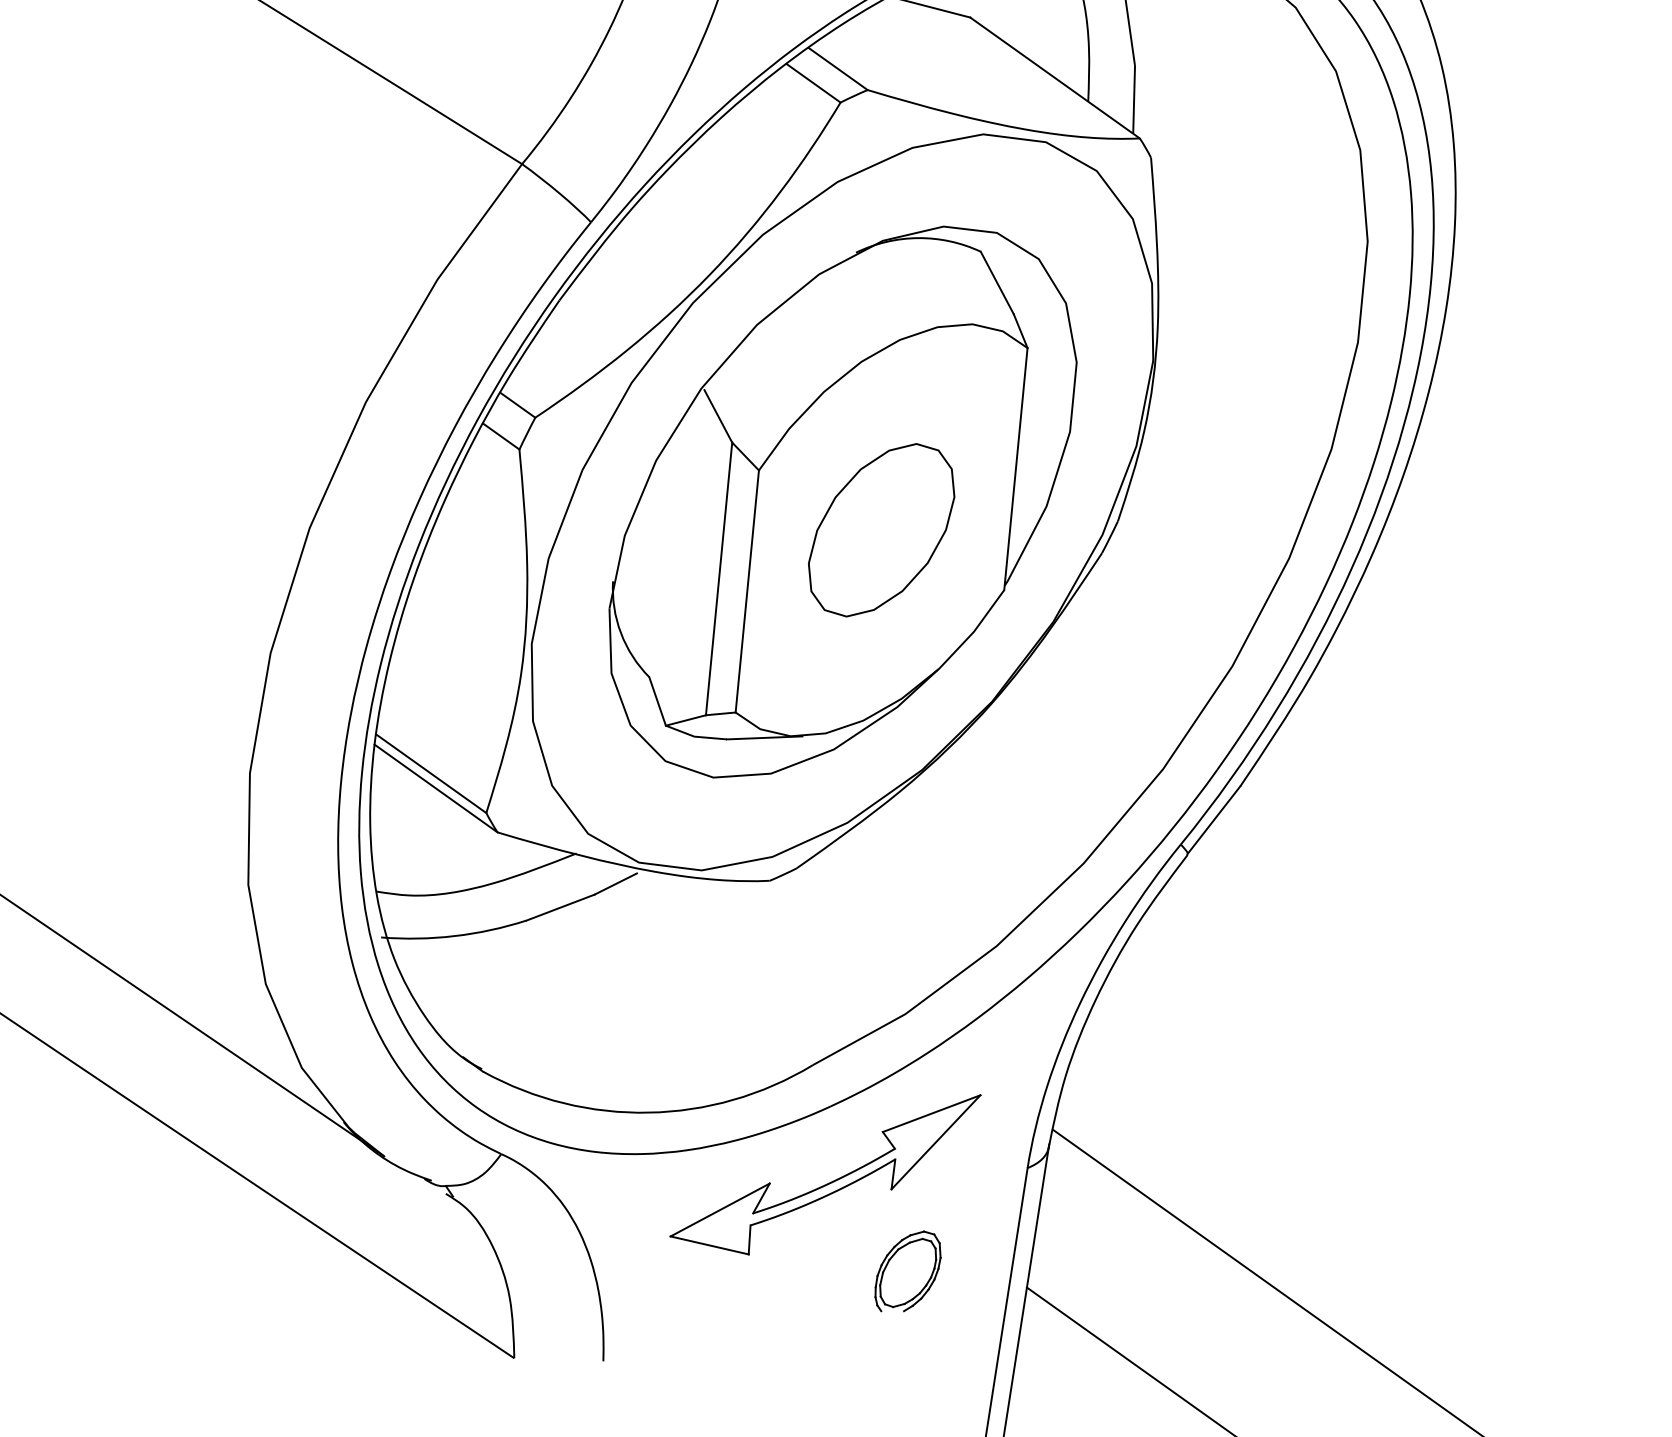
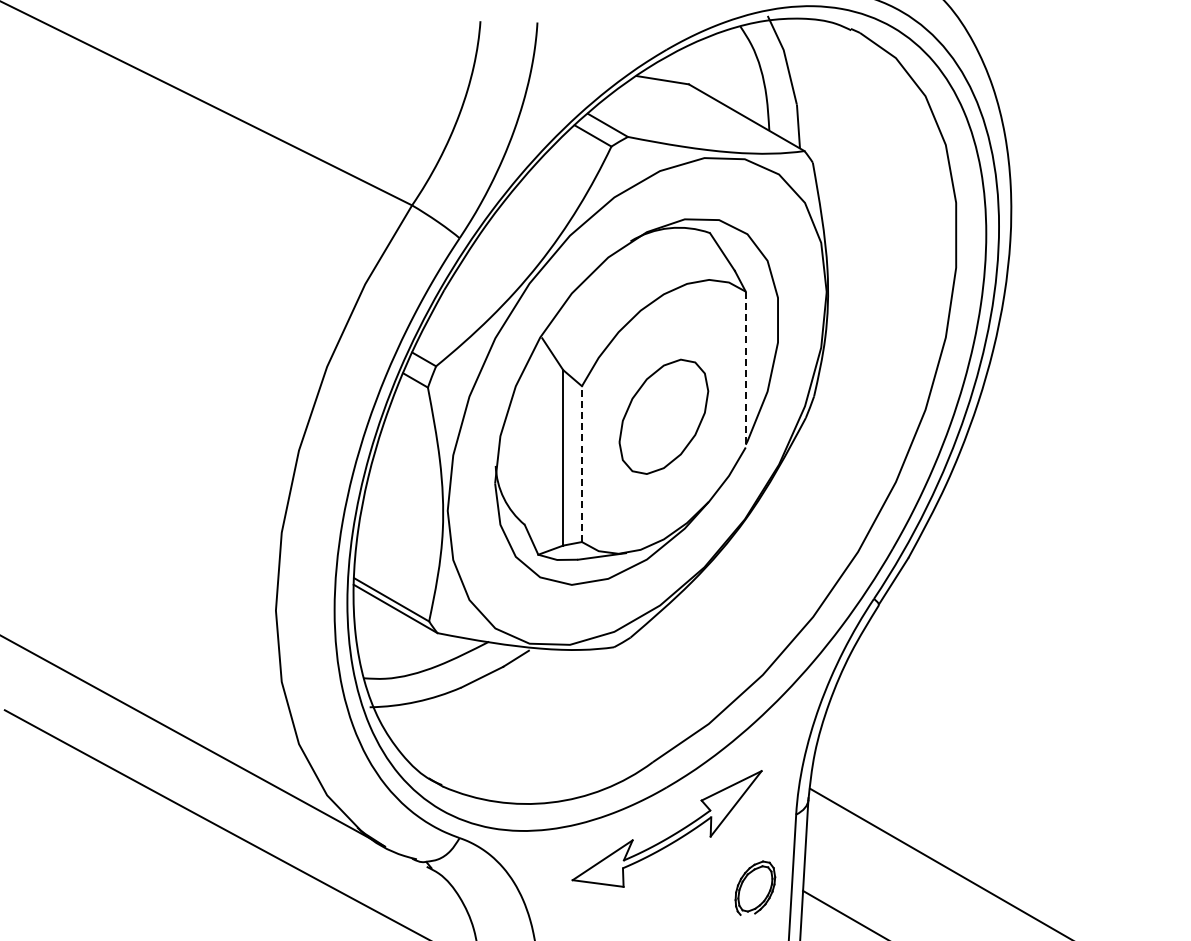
line: (1015, 468) -> (745, 369), solid -> dashed
line: (746, 591) -> (581, 464), solid -> dashed
part: (908, 1270) -> (755, 887), moved

